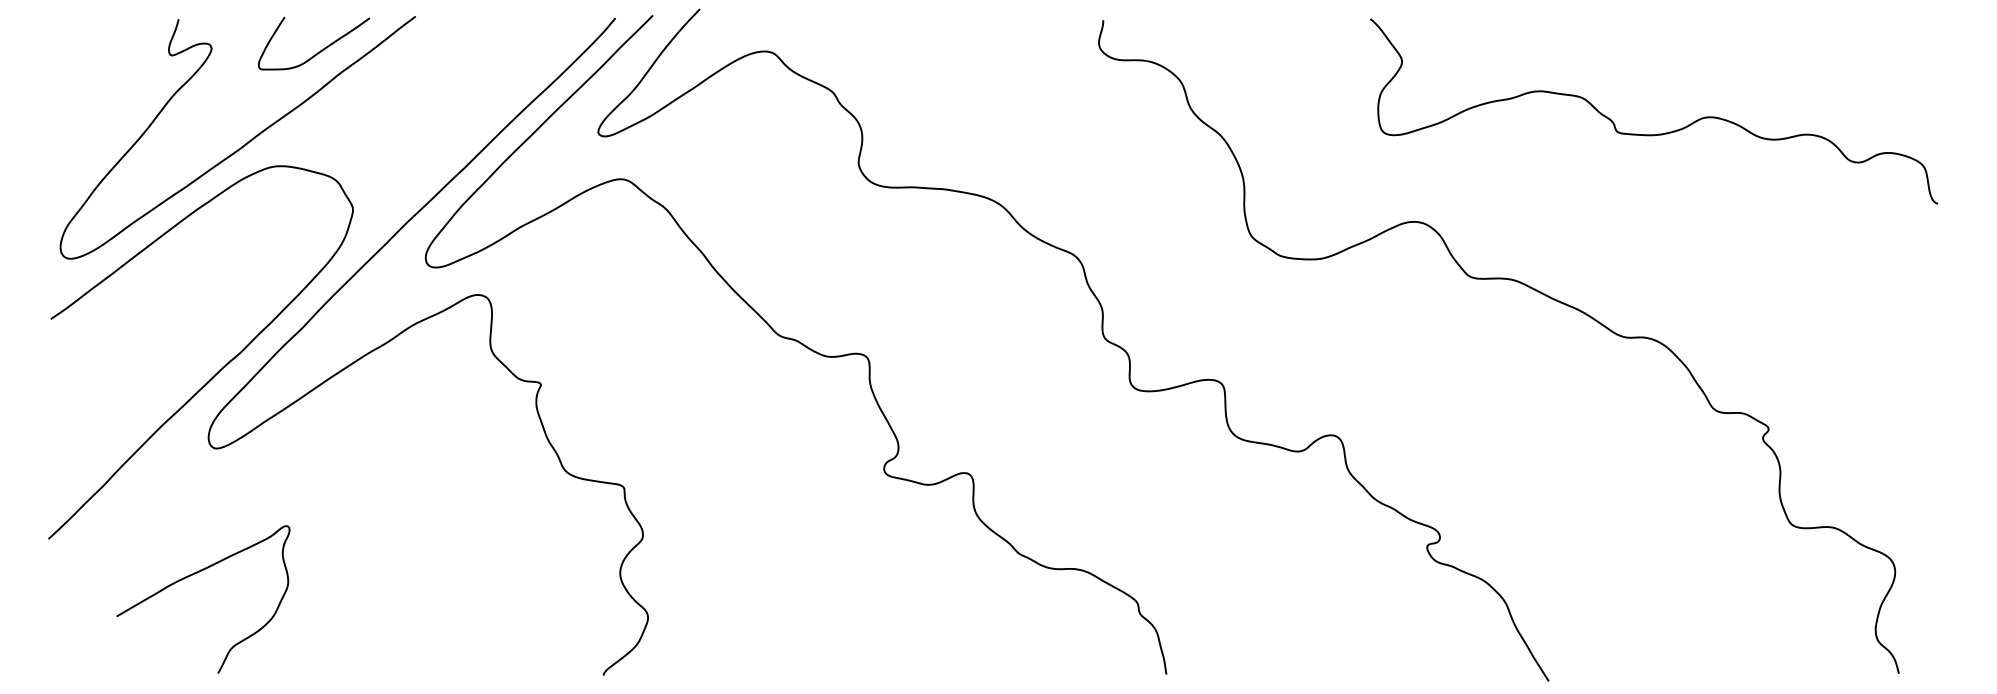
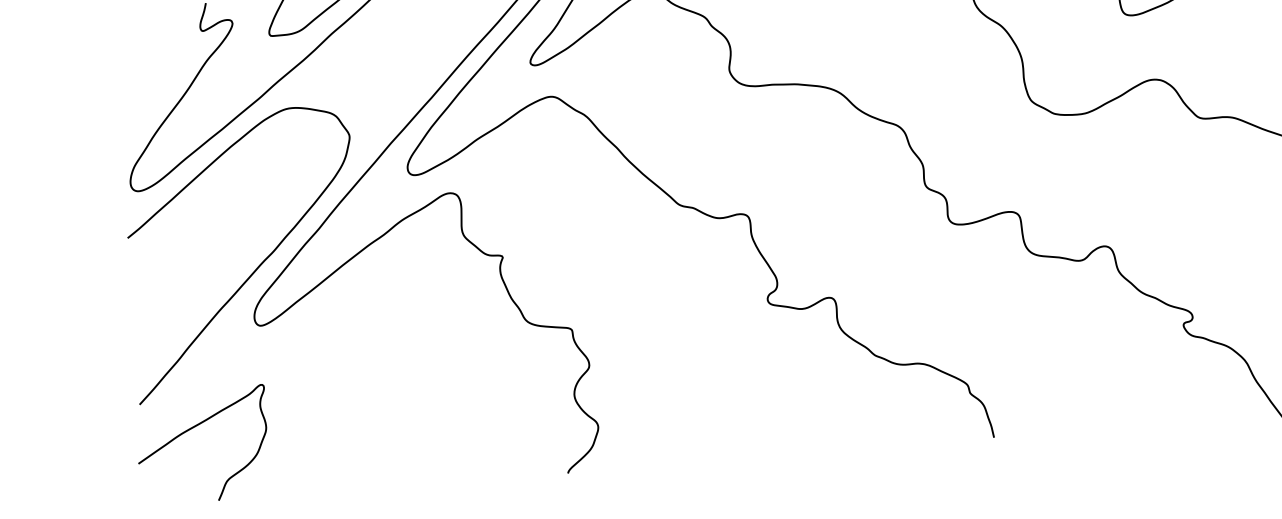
curve: (195, 574) -> (195, 427), moved

